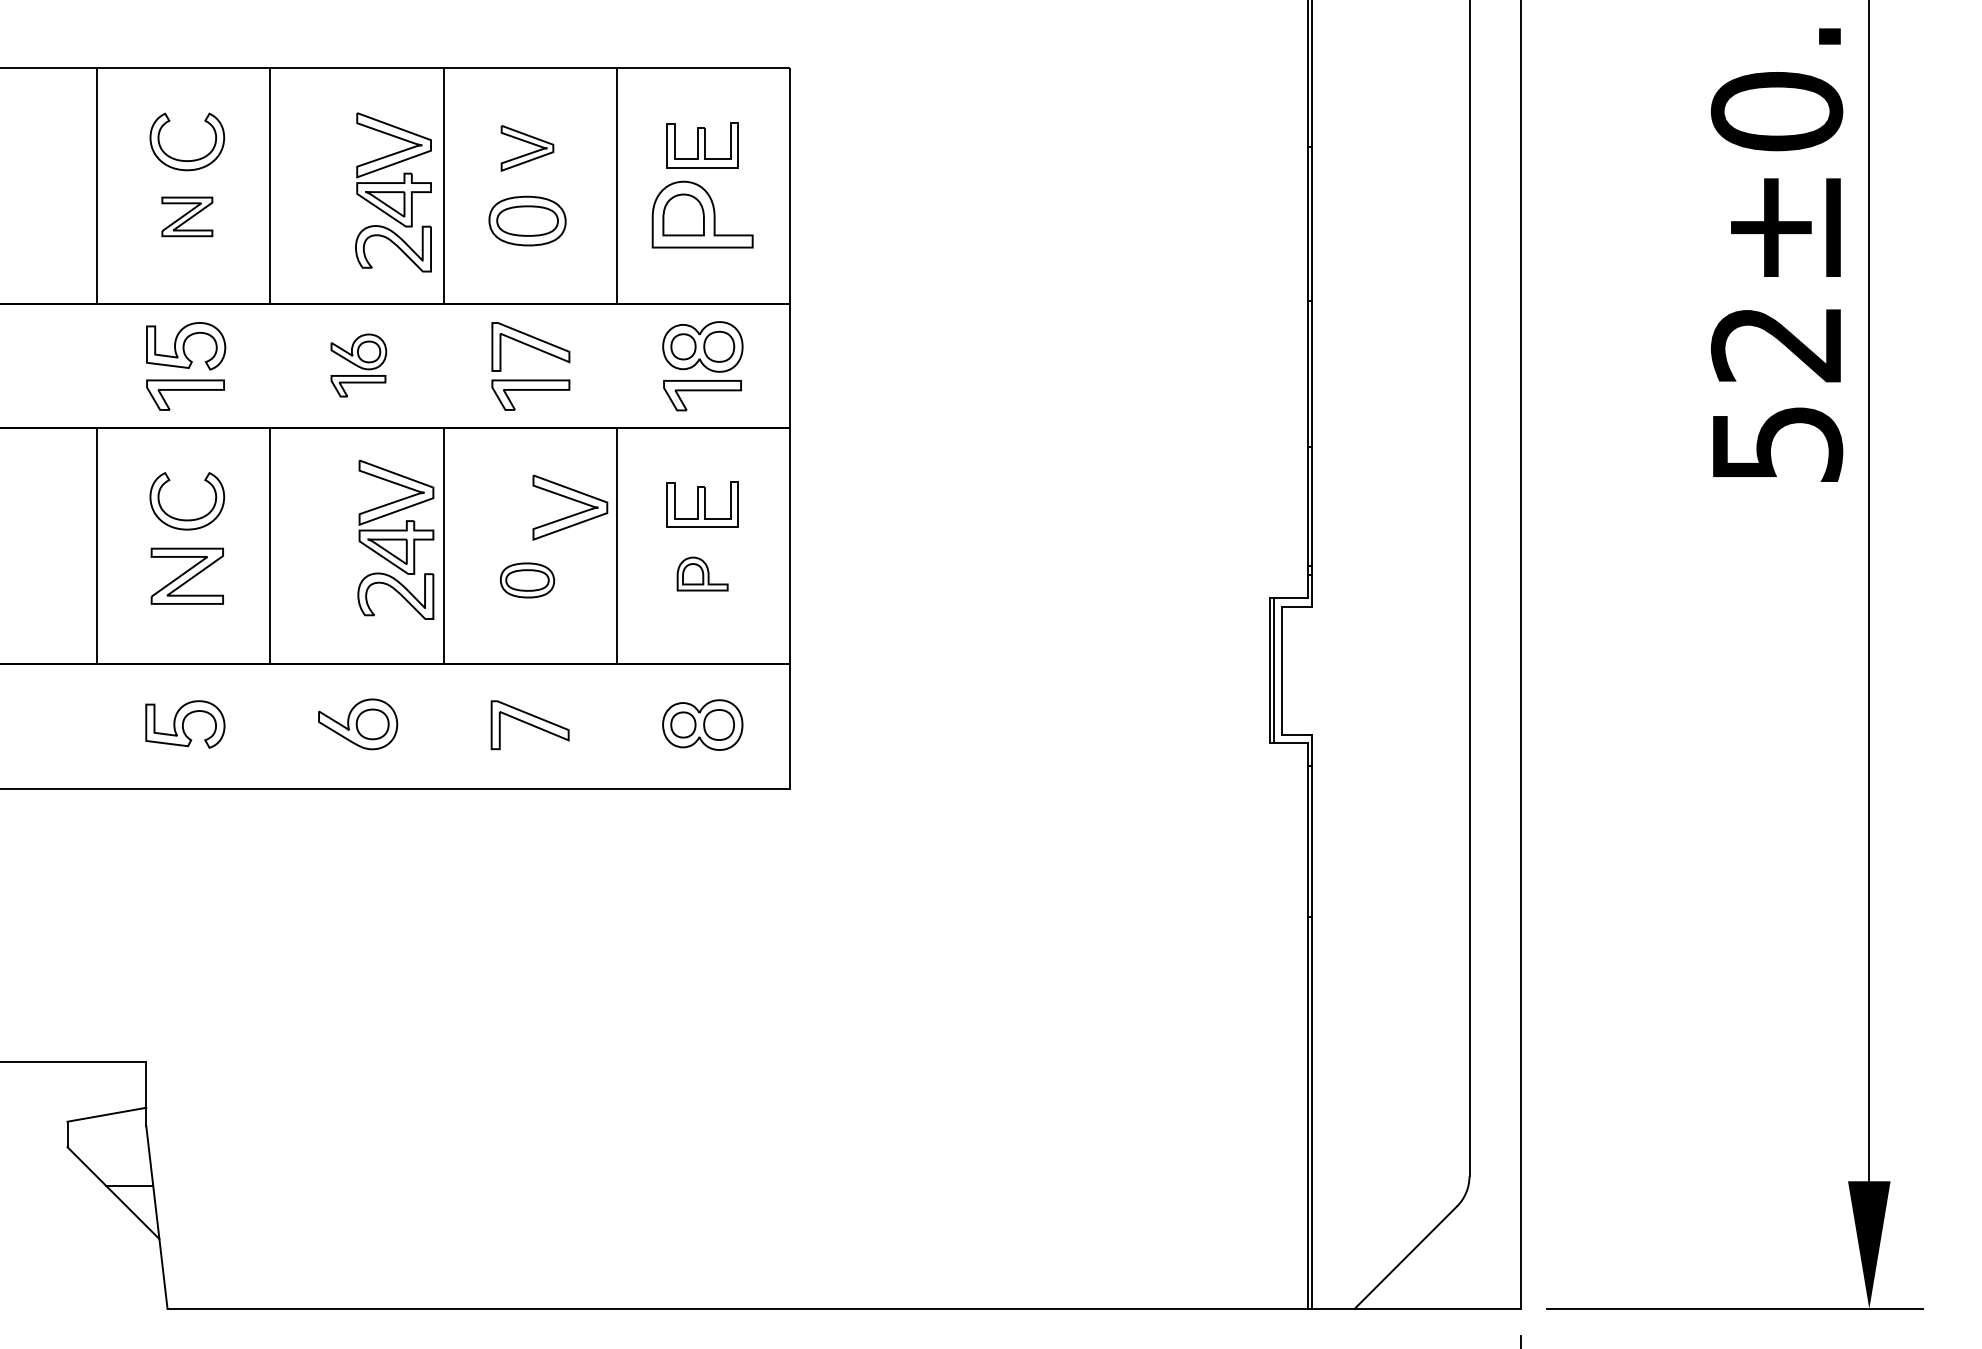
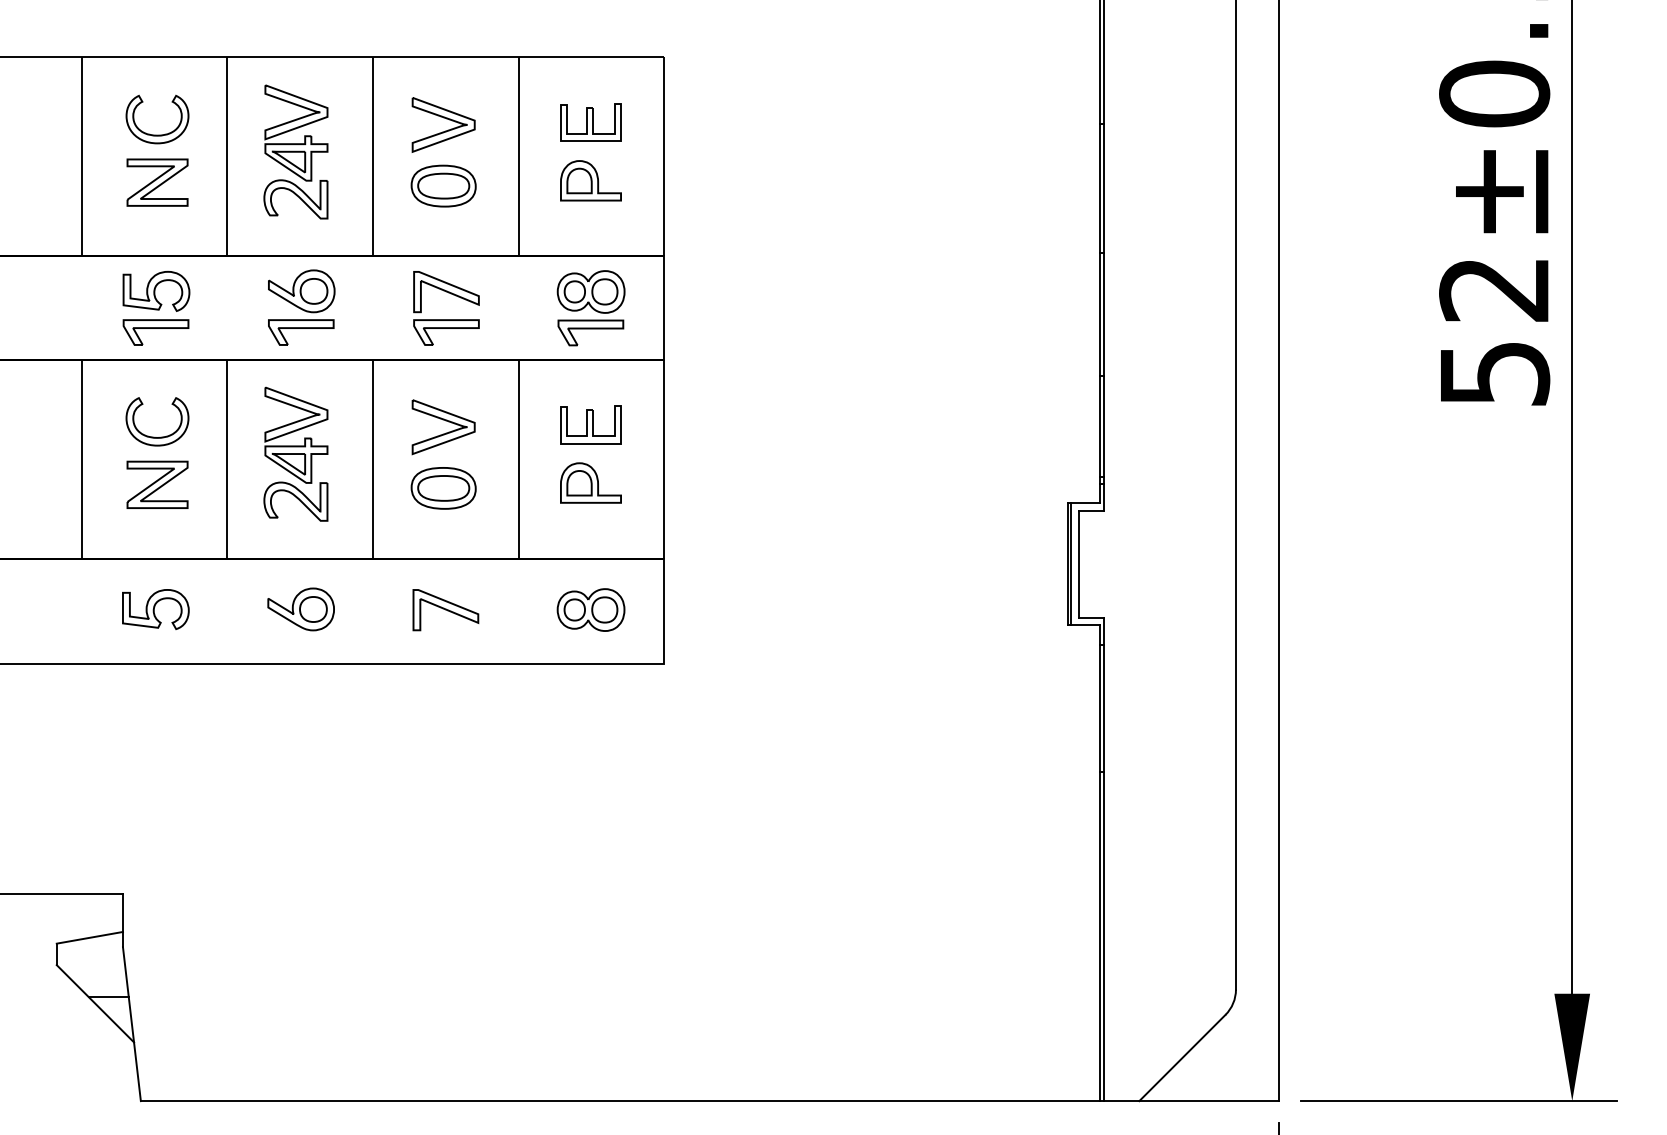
part: (527, 147) -> (443, 124), size x1.43
part: (392, 191) -> (295, 151), moved
part: (702, 214) -> (590, 180), size x0.71
part: (187, 216) -> (157, 182), size x1.43
part: (358, 365) -> (301, 307), size x1.43
part: (570, 508) -> (443, 427), moved
part: (395, 538) -> (295, 453), moved
part: (702, 573) -> (590, 482), size x1.43
part: (527, 580) -> (443, 488), size x1.43

